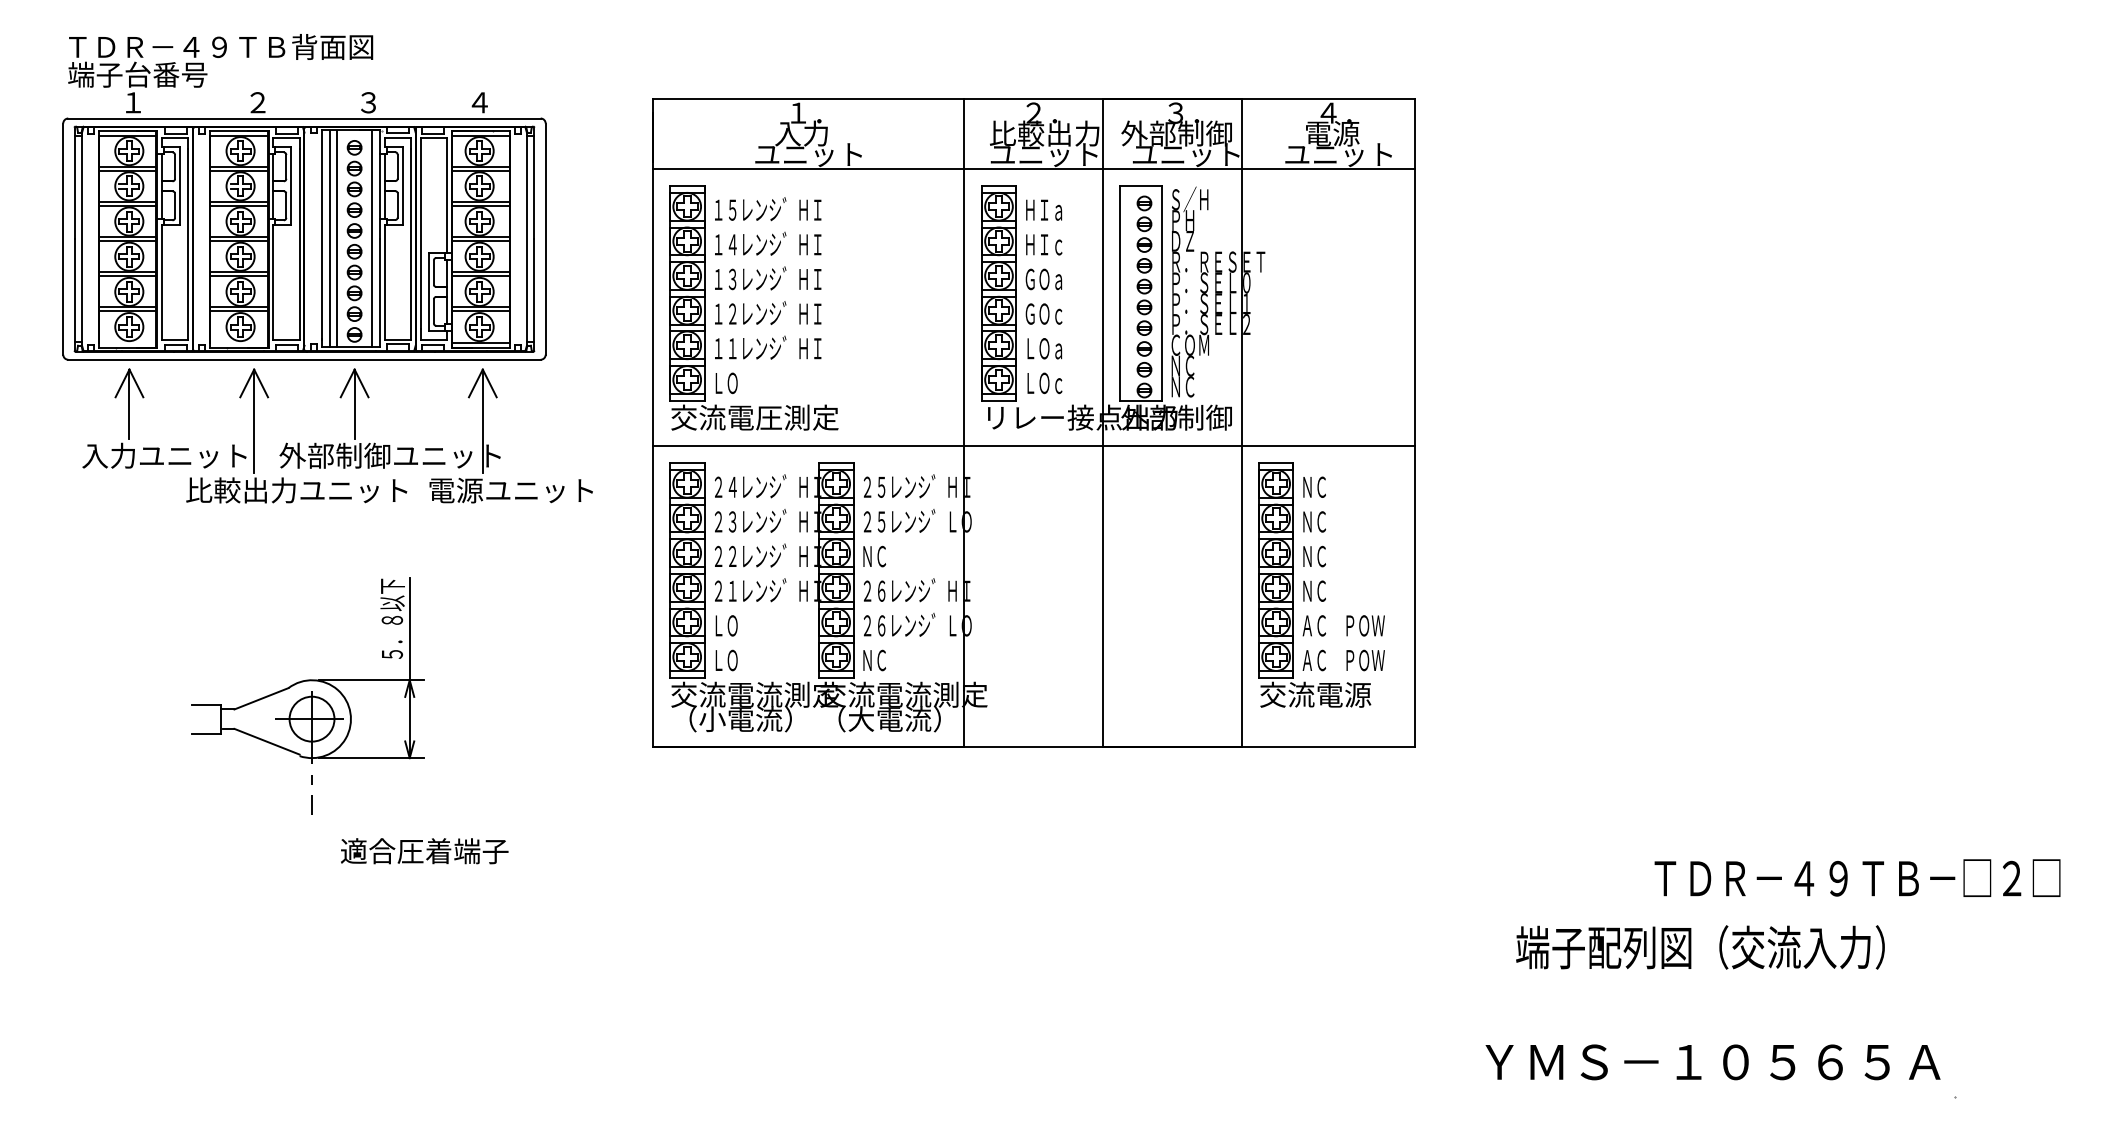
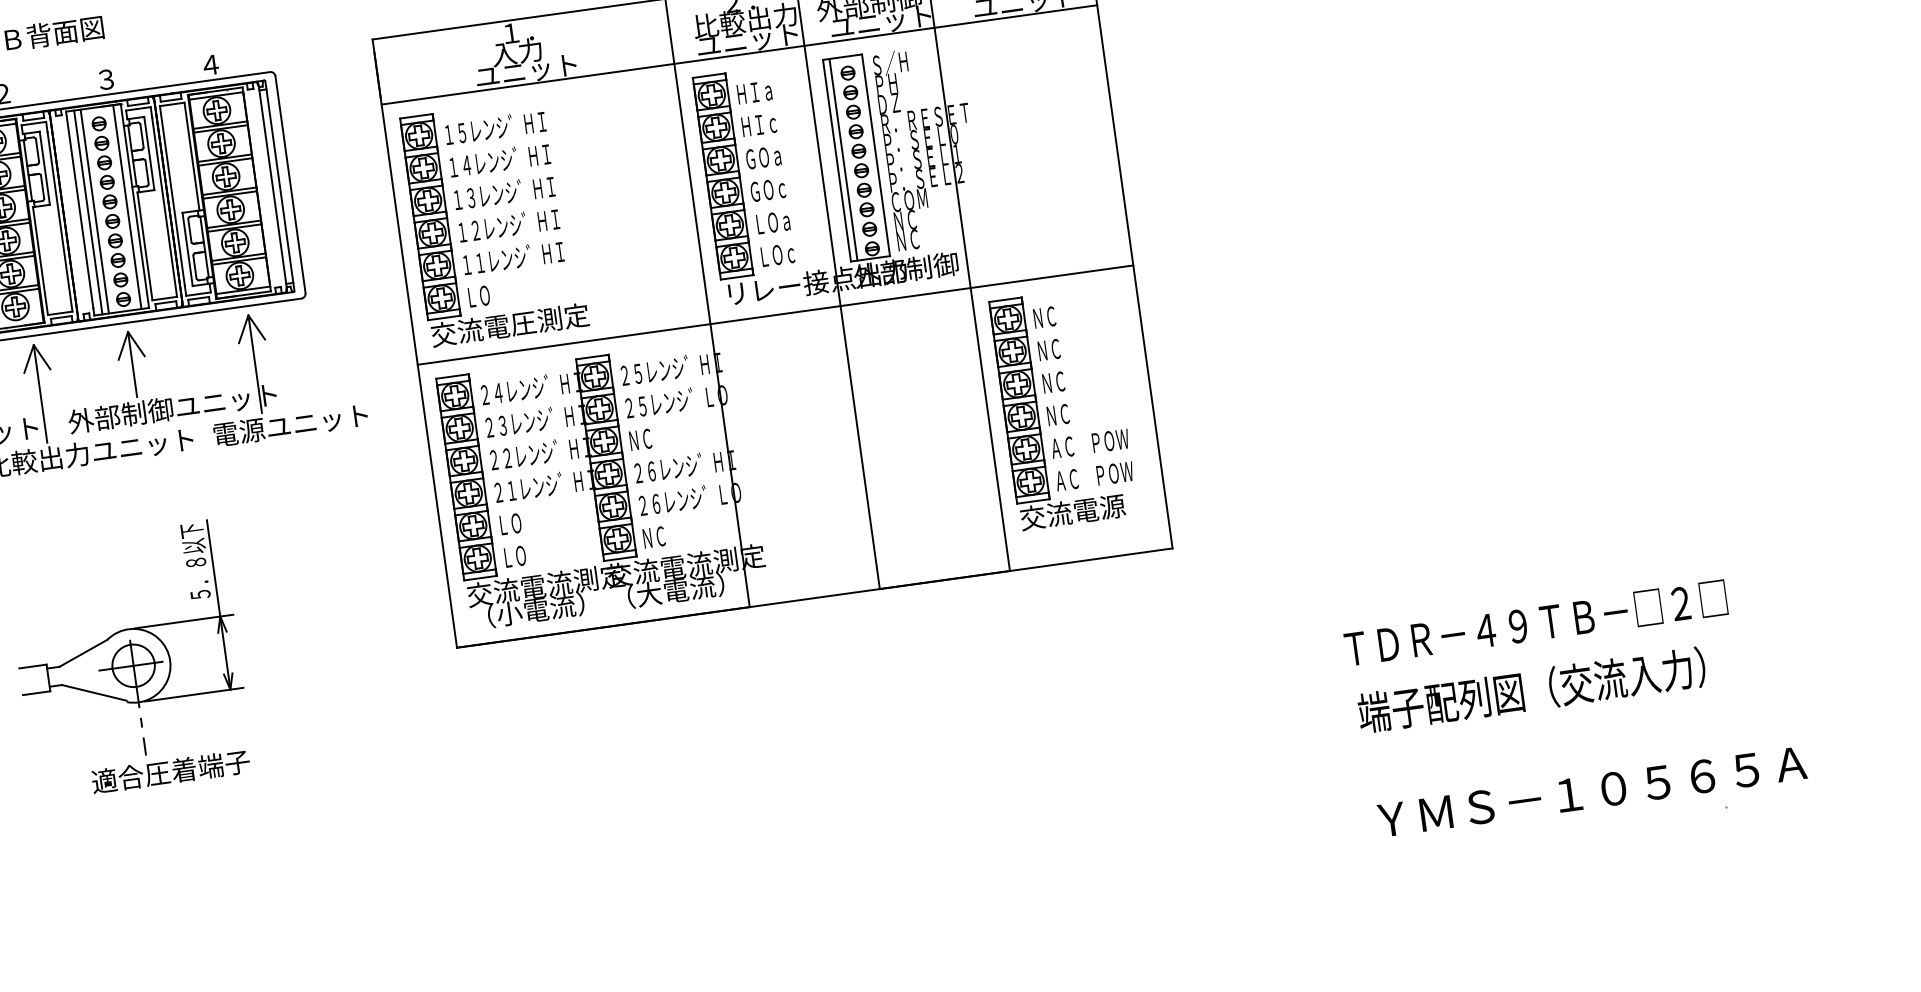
line: (1127, 293) -> (843, 159), added
text: (424, 851) -> (170, 771), moved
text: (1857, 877) -> (1535, 622), moved
text: (1700, 947) -> (1531, 690), moved
text: (1712, 1062) -> (1591, 792), moved

